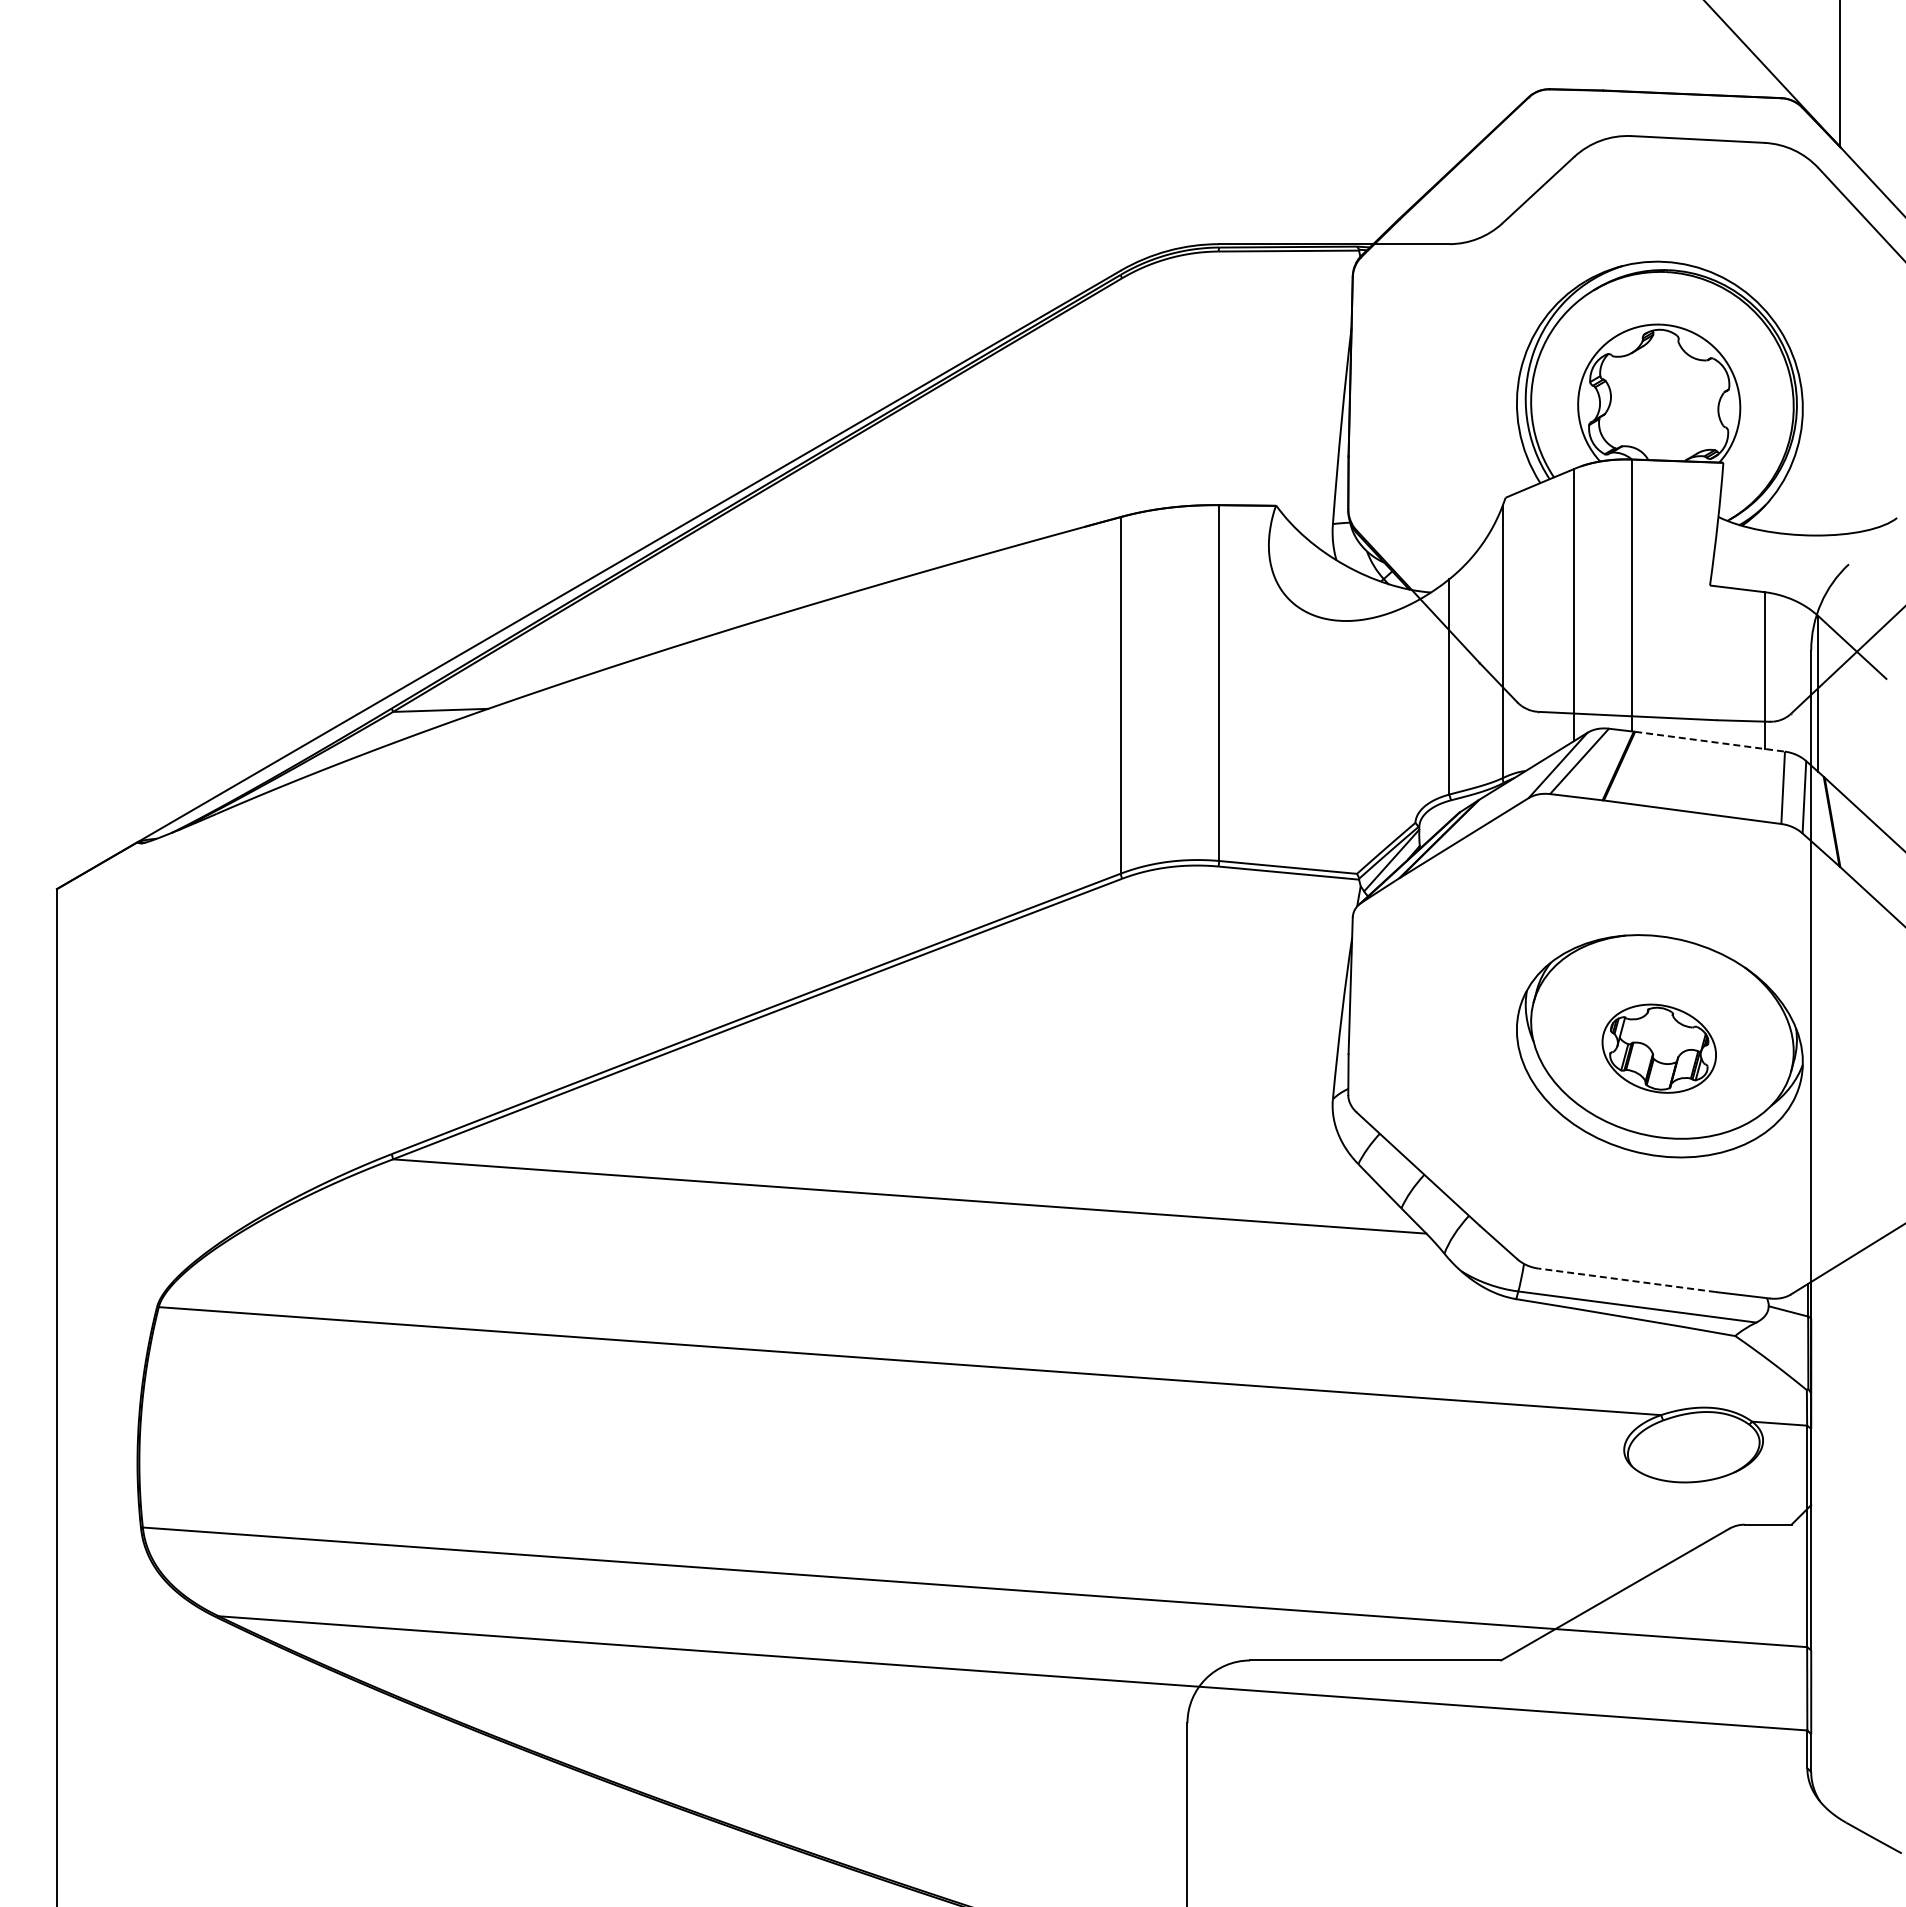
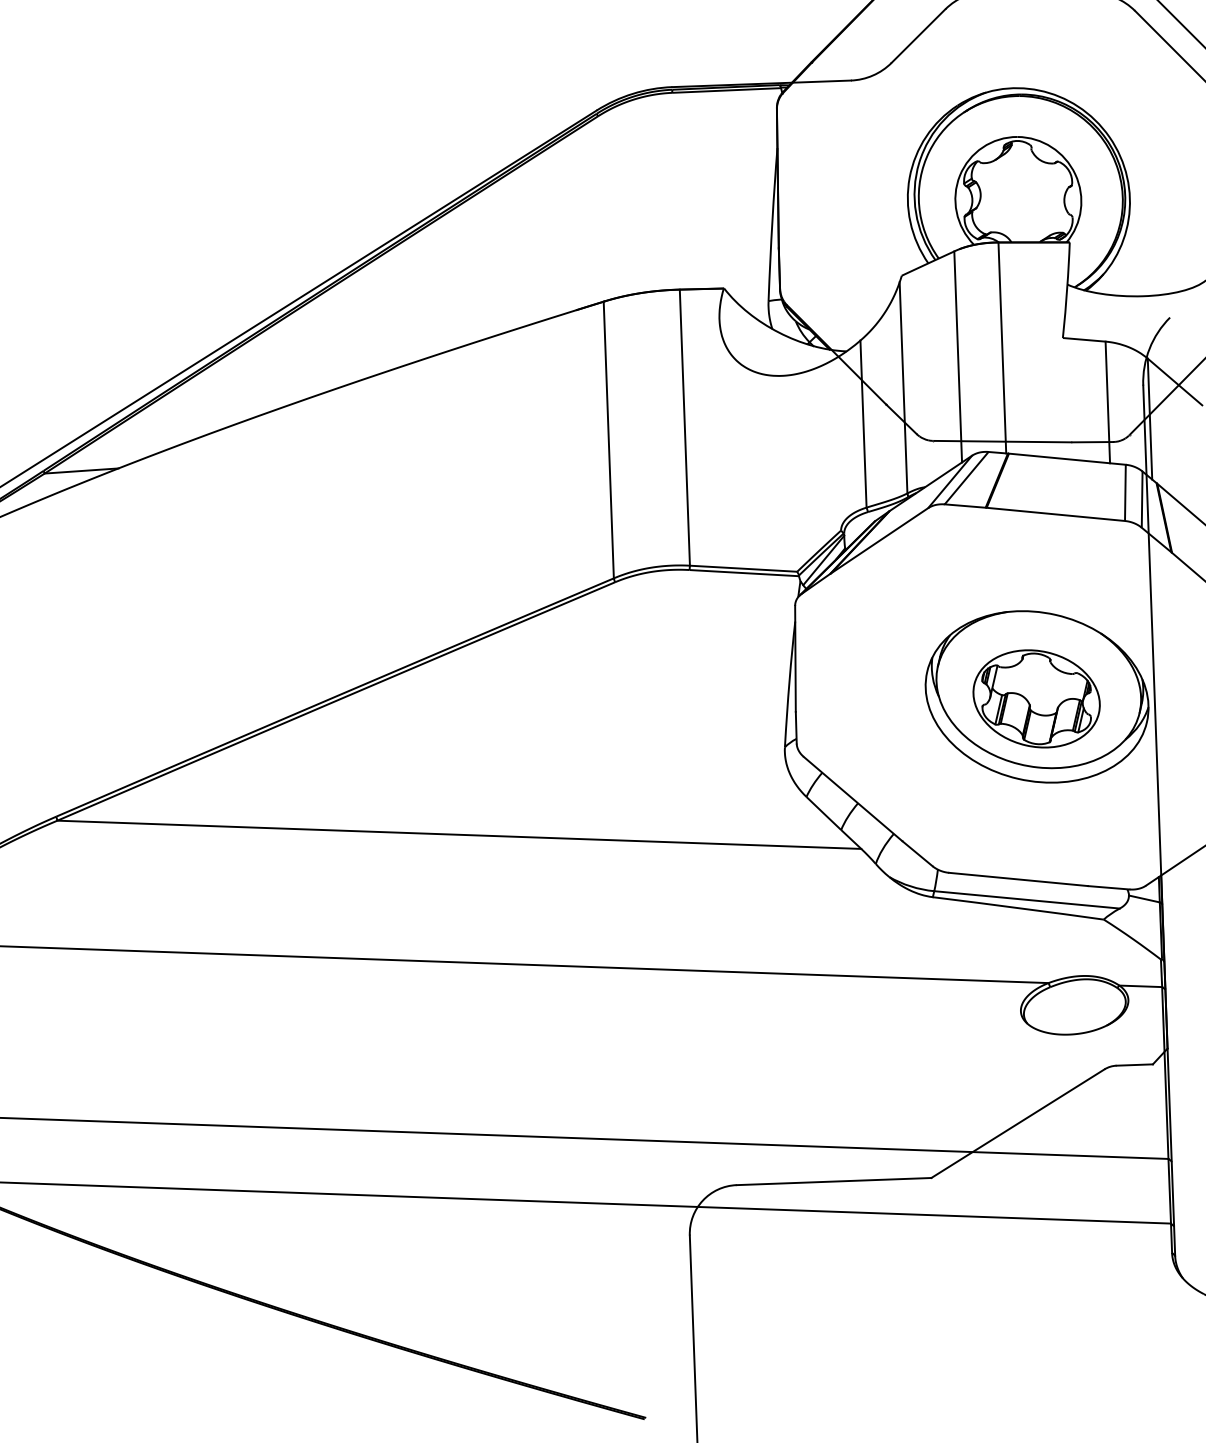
line: (1710, 741) -> (1067, 459), dashed -> solid
part: (1659, 1048) -> (1036, 698), size x1.43
line: (1626, 1280) -> (1017, 879), dashed -> solid

